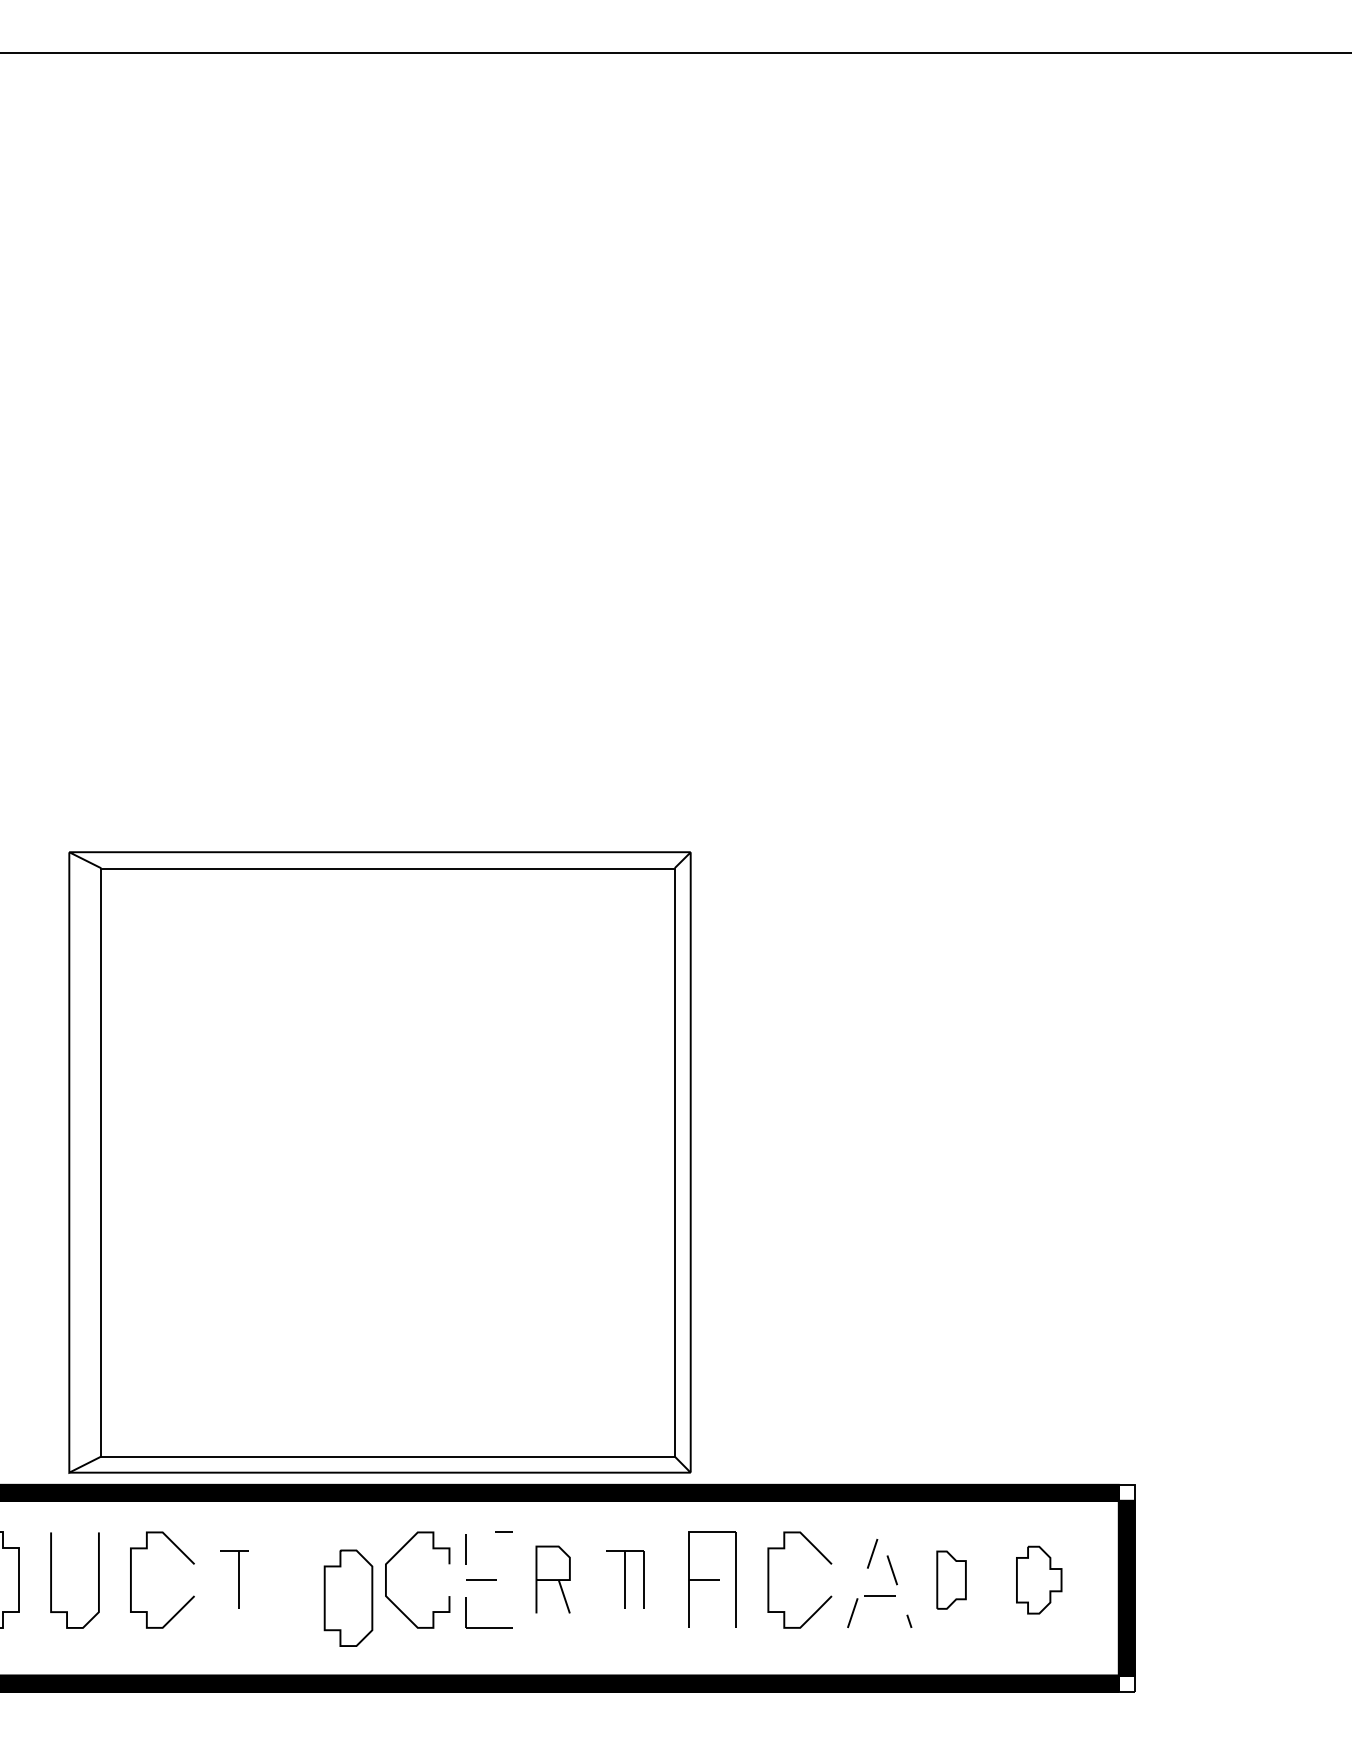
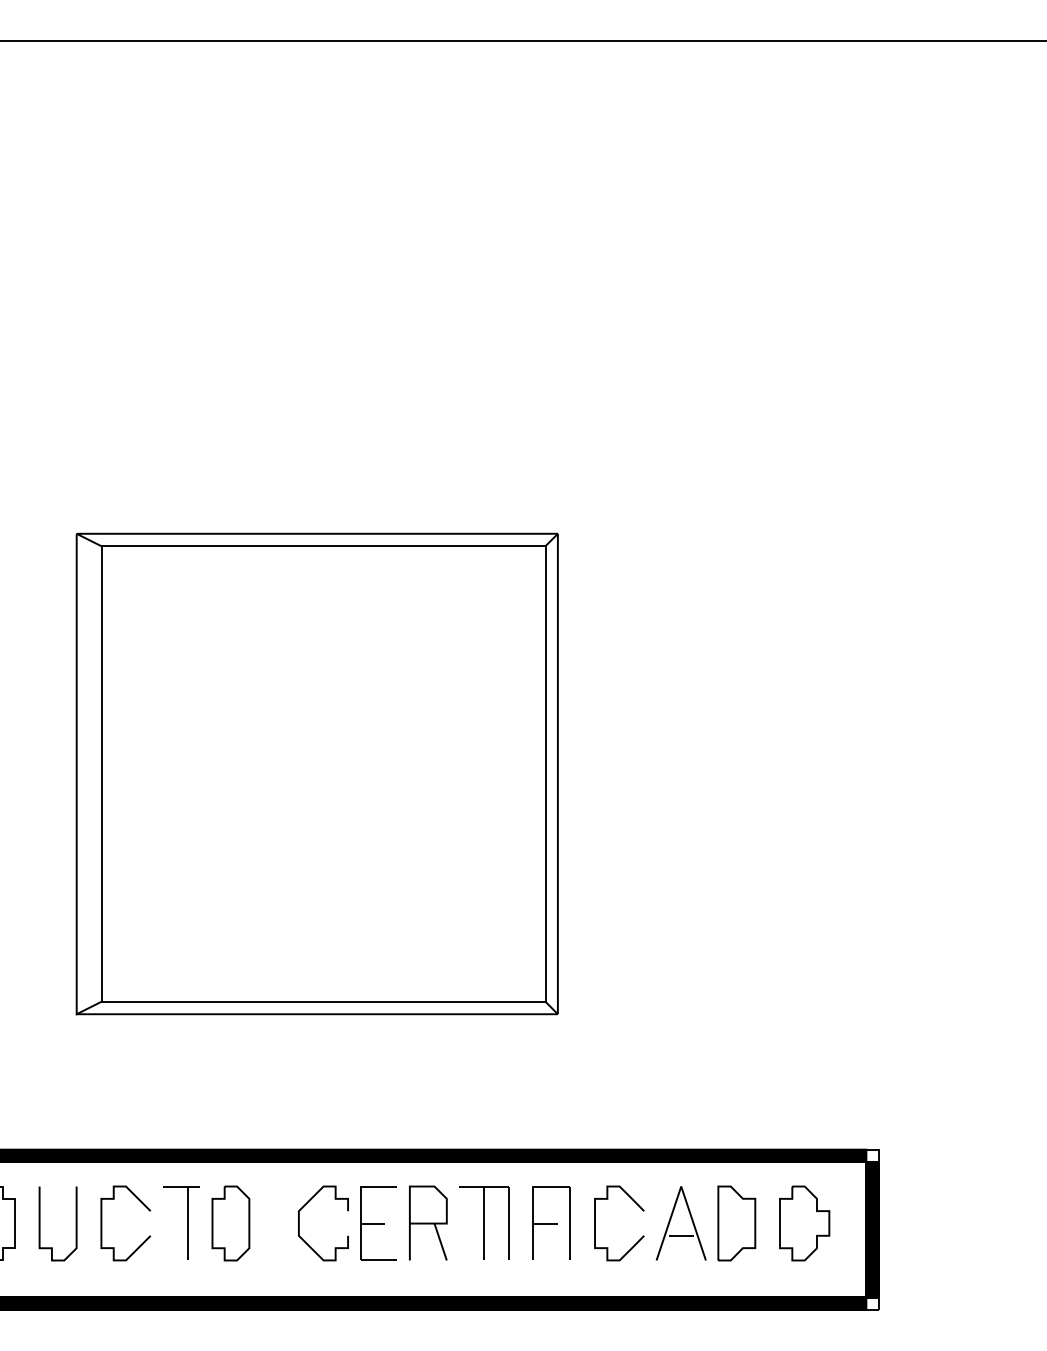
part: (378, 1161) -> (316, 773), moved
line: (880, 1532) -> (681, 1186), dashed -> solid
line: (465, 1555) -> (360, 1204), dashed -> solid
part: (234, 1578) -> (181, 1222), size x1.67
part: (553, 1578) -> (428, 1222), size x1.43
part: (625, 1578) -> (484, 1222), size x1.67
part: (951, 1580) -> (736, 1223), size x1.67
part: (1038, 1580) -> (804, 1223), size x1.43
part: (347, 1598) -> (230, 1223), moved

